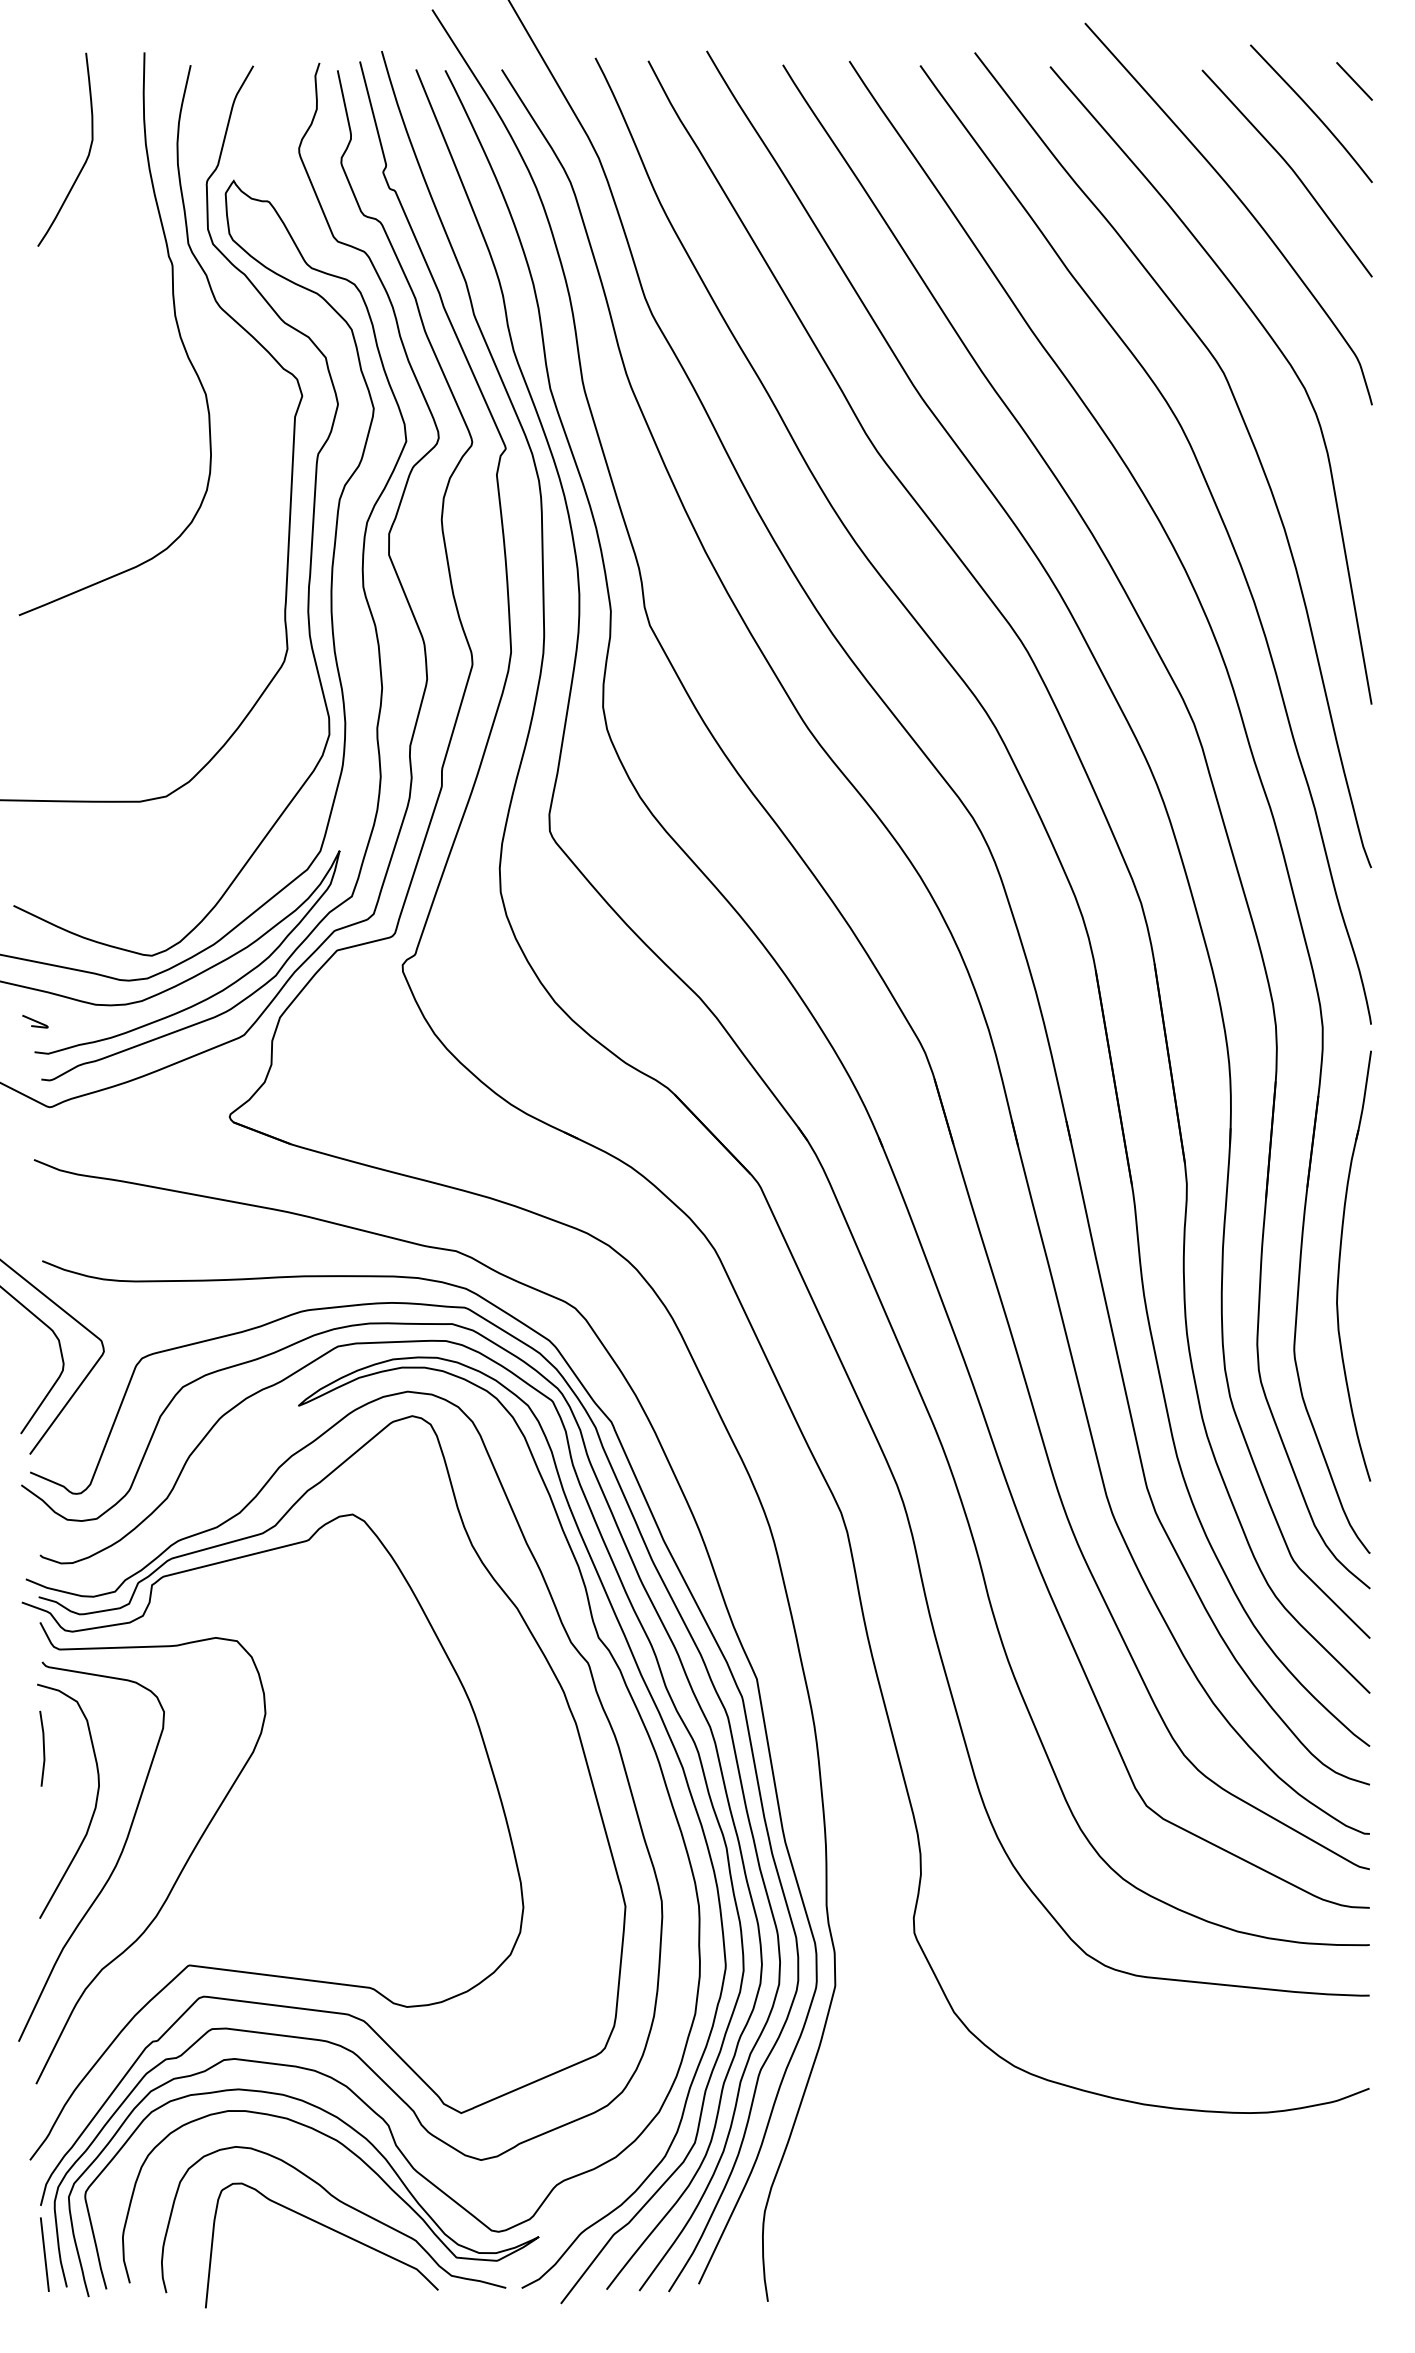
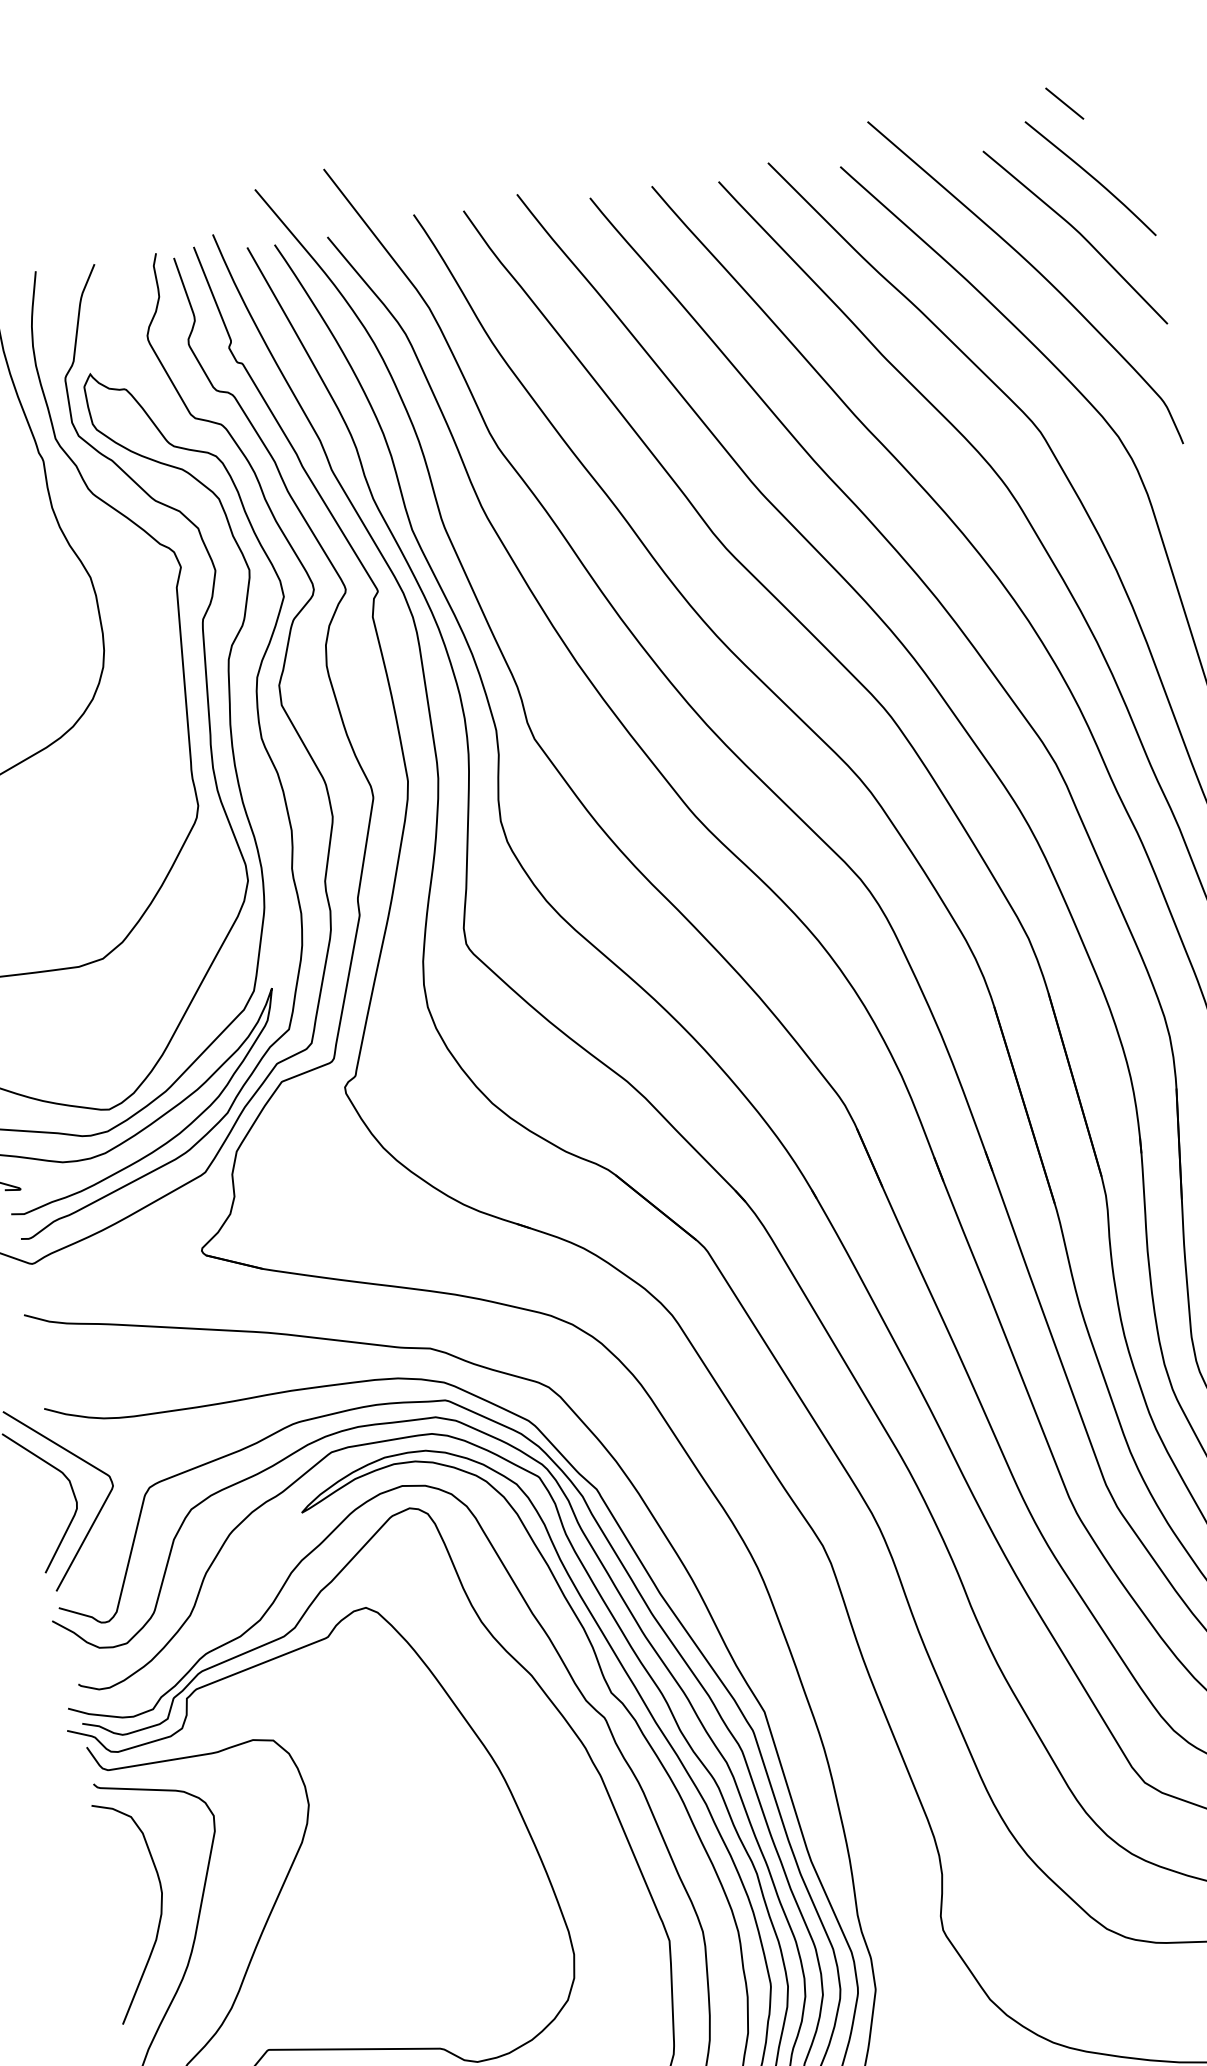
line: (1354, 81) -> (1064, 103), moved
line: (43, 1748) -> (105, 1864), removed

